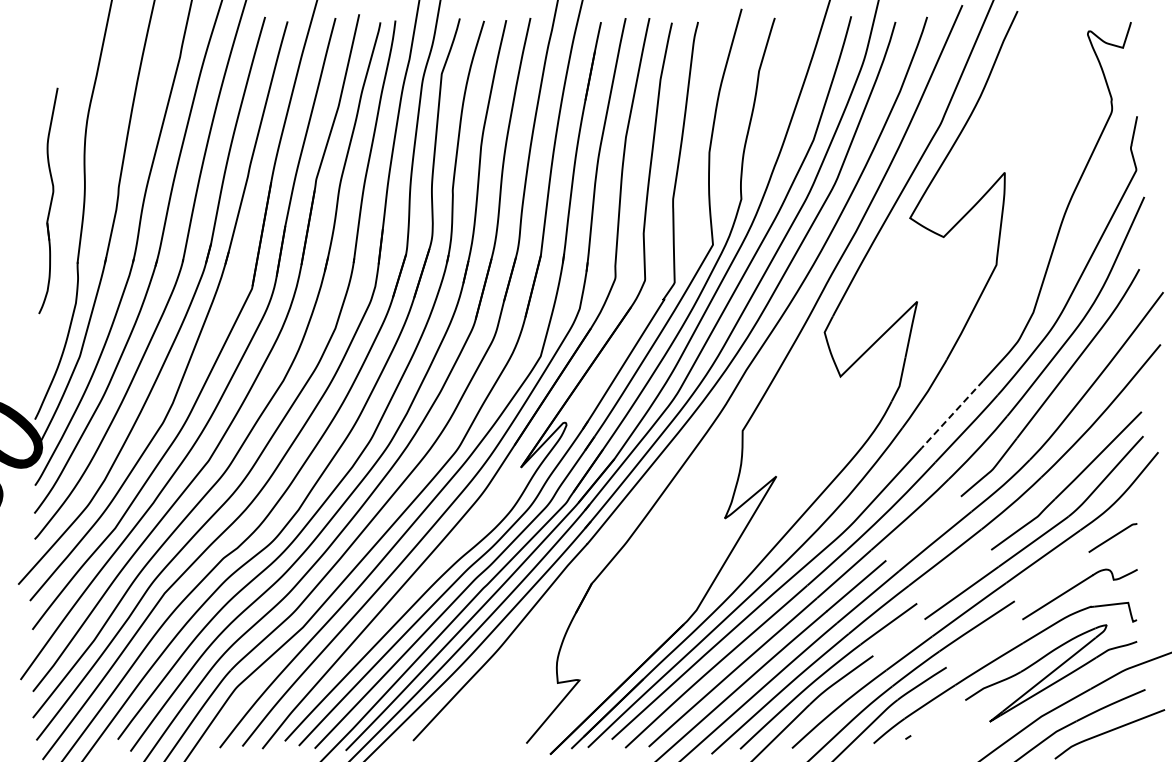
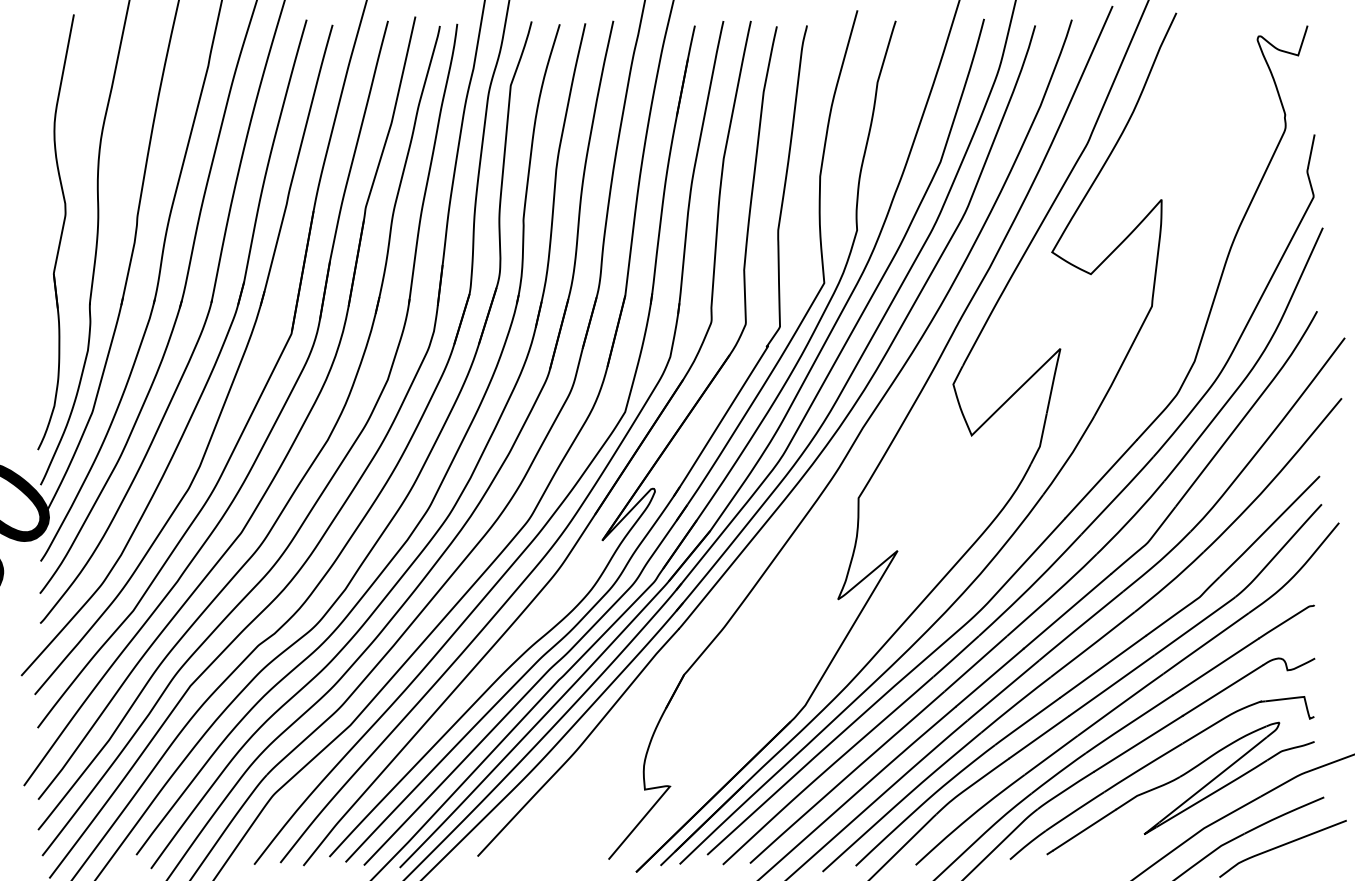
part: (48, 200) -> (56, 231), size x1.67
line: (952, 414) -> (1101, 479), dashed -> solid
line: (922, 528) -> (1066, 610), added
line: (954, 576) -> (1103, 666), added
line: (1051, 576) -> (1215, 666), added
line: (898, 637) -> (1038, 736), added
line: (984, 643) -> (1138, 743), added
line: (938, 717) -> (1084, 829), added

